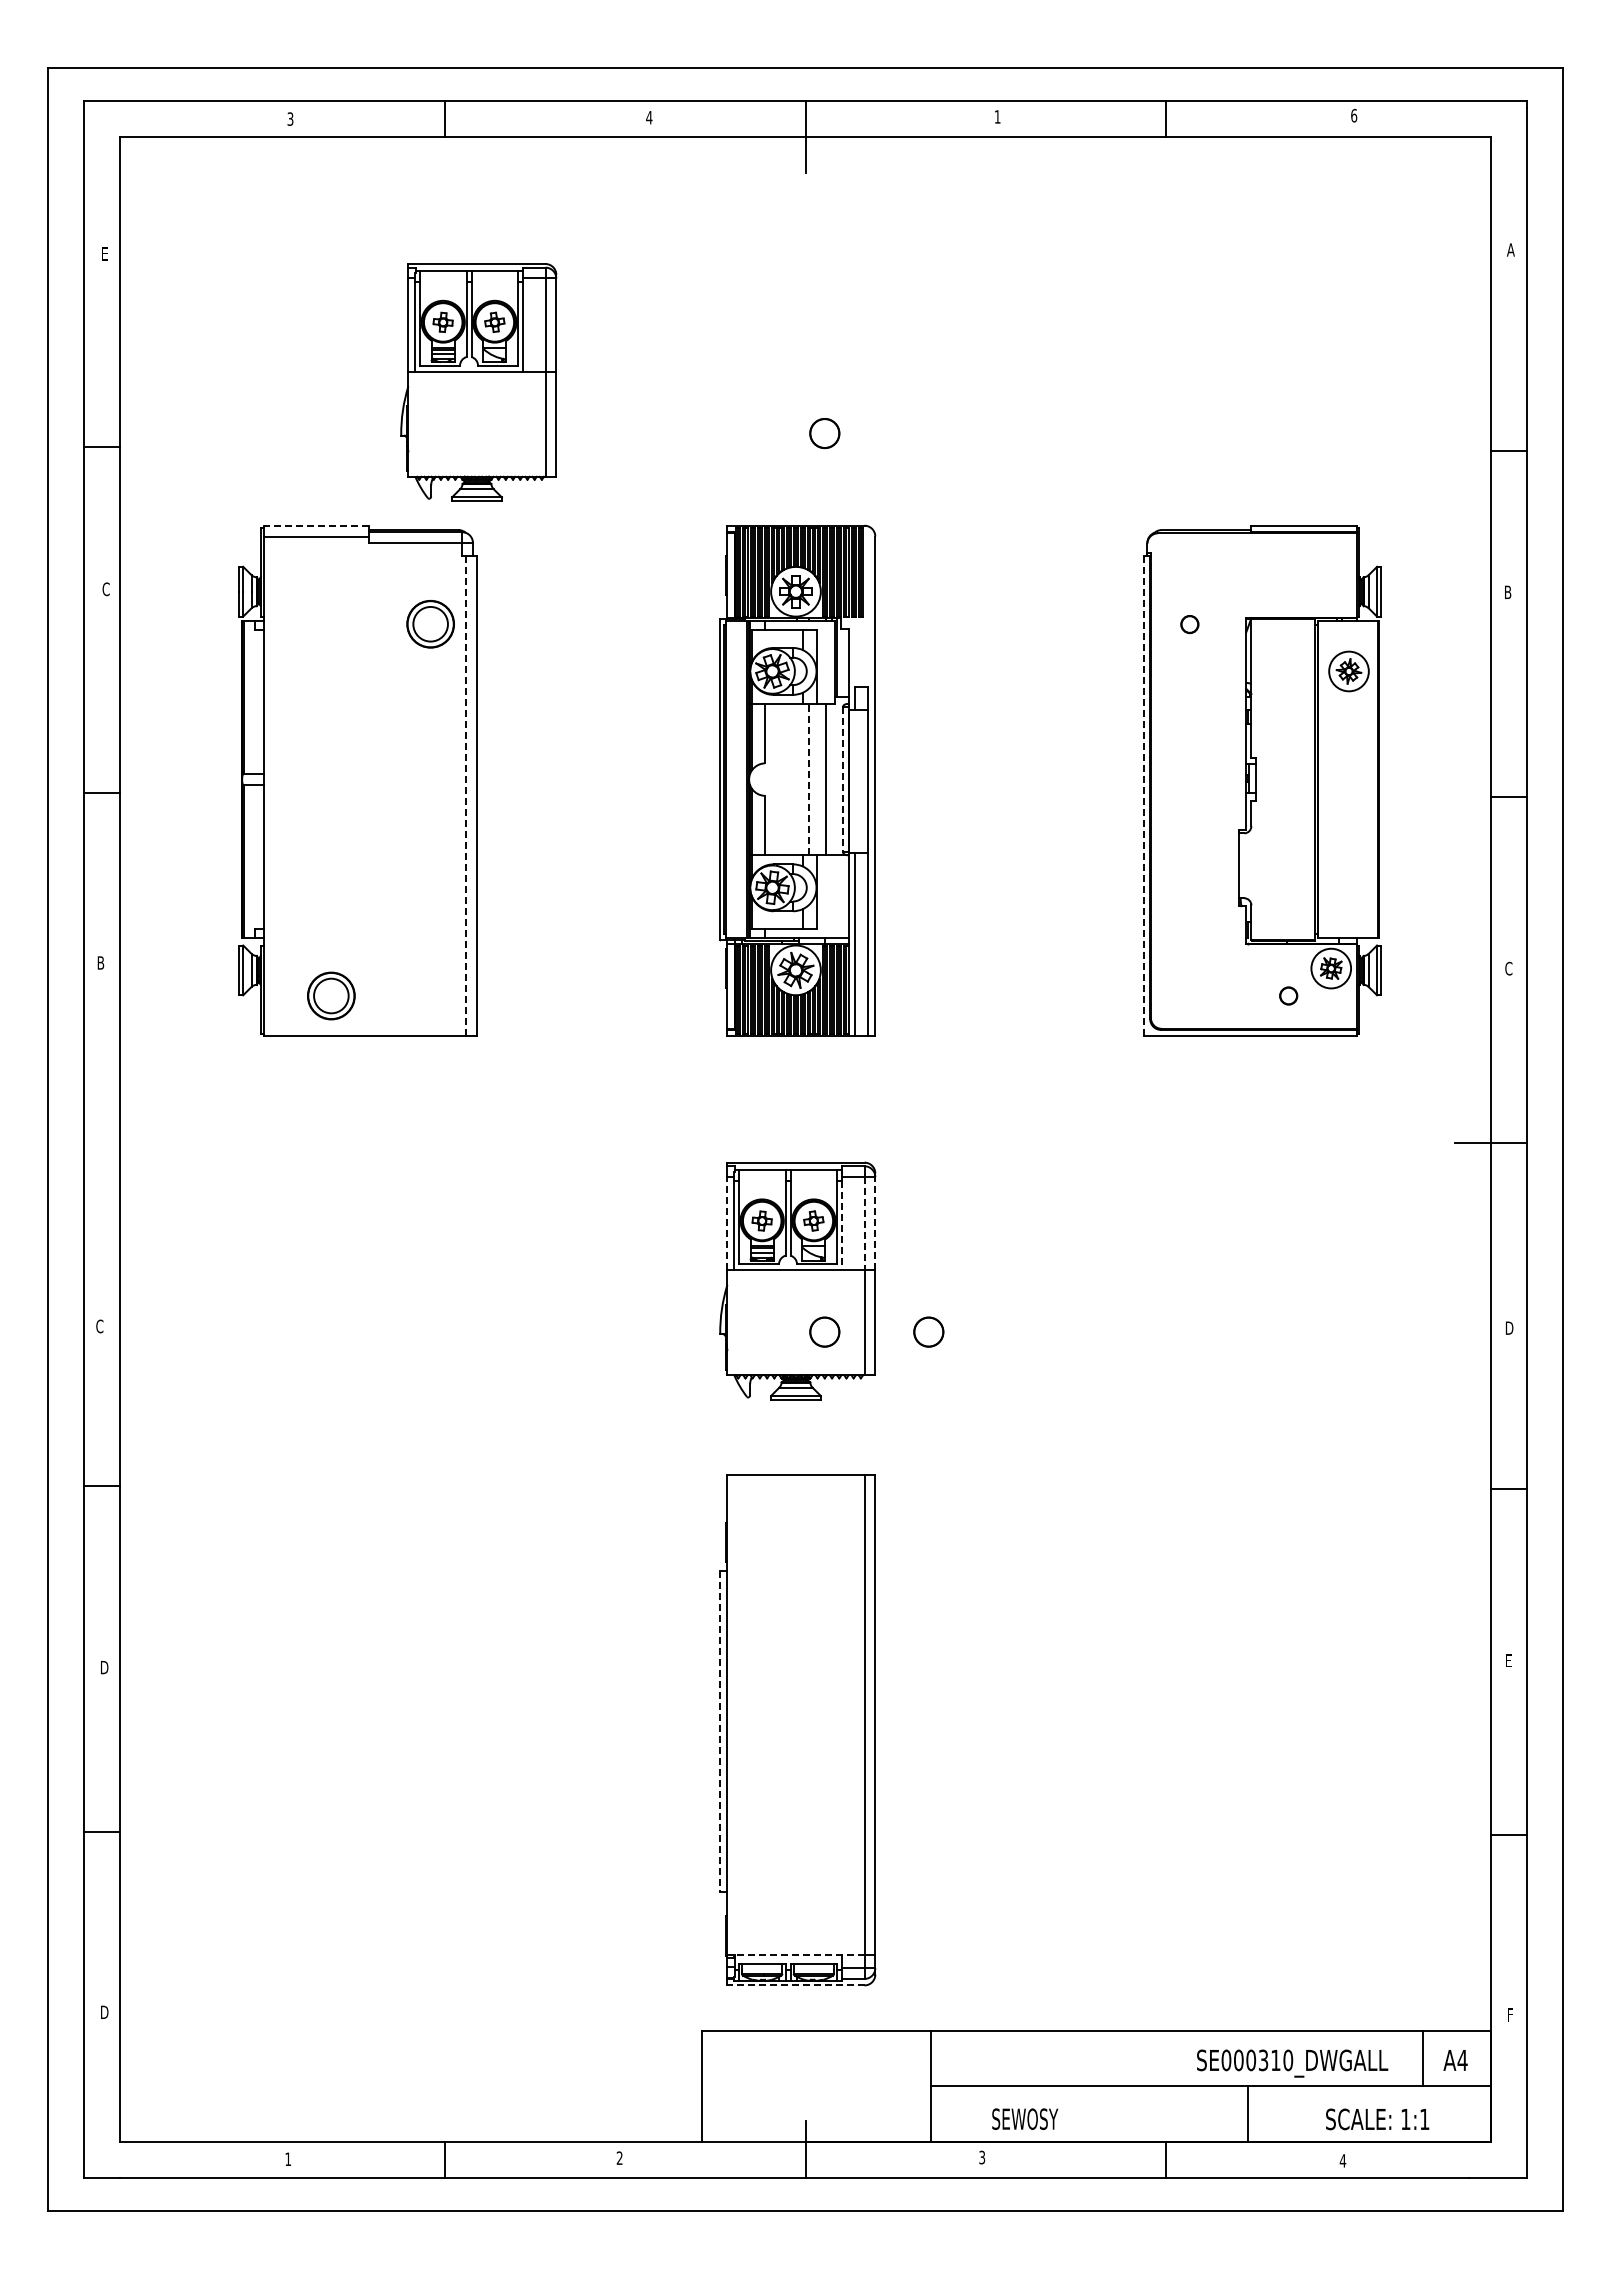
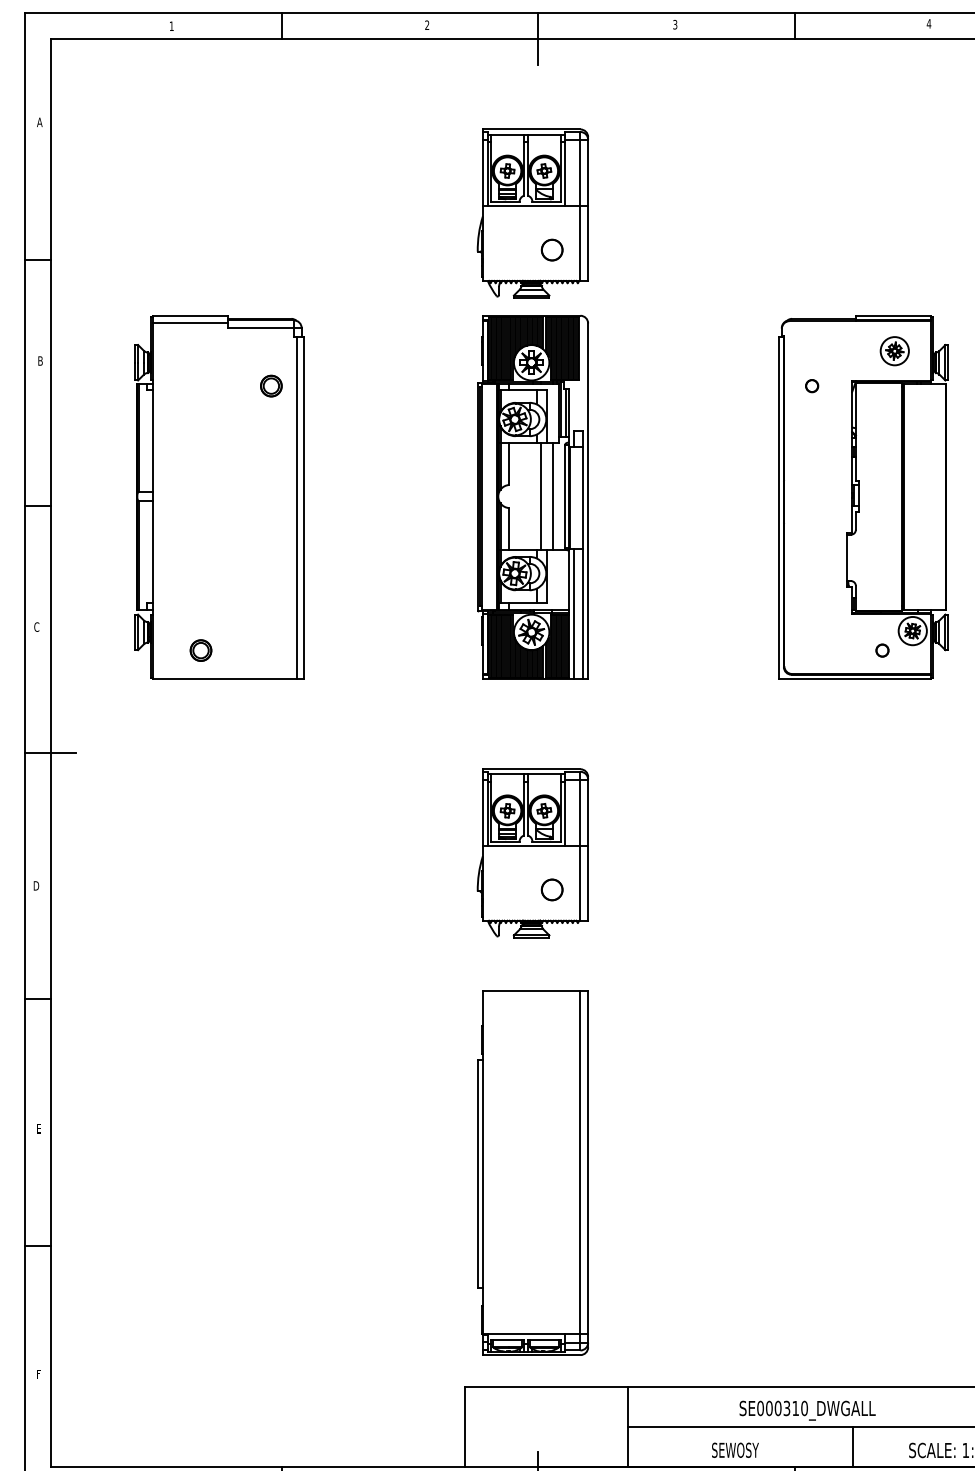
text: (1353, 115) -> (928, 23), 6 -> 4
text: (997, 116) -> (675, 24), 1 -> 3
text: (649, 117) -> (427, 25), 4 -> 2
text: (290, 118) -> (171, 25), 3 -> 1
text: (105, 253) -> (40, 121), E -> A
part: (478, 382) -> (532, 213), moved
line: (316, 525) -> (190, 315), dashed -> solid
text: (105, 589) -> (40, 361), C -> B
part: (429, 624) -> (270, 386), size x0.62
line: (843, 662) -> (565, 413), added
part: (1348, 671) -> (894, 351), moved
line: (808, 779) -> (540, 496), dashed -> solid
line: (842, 780) -> (564, 497), dashed -> solid
line: (465, 796) -> (296, 508), dashed -> solid
line: (1143, 796) -> (779, 508), dashed -> solid
text: (100, 962) -> (36, 626), B -> C
part: (331, 995) -> (200, 650), size x0.62
line: (120, 1139) -> (50, 752), added
line: (727, 1223) -> (482, 812), dashed -> solid
line: (864, 1223) -> (580, 812), dashed -> solid
line: (875, 1223) -> (588, 812), dashed -> solid
line: (842, 1225) -> (564, 814), dashed -> solid
text: (100, 1326) -> (36, 885), C -> D
circle: (928, 1331) -> (626, 889), removed
text: (104, 1667) -> (39, 1128), D -> E
line: (720, 1732) -> (477, 1175), dashed -> solid
line: (795, 1955) -> (531, 1333), dashed -> solid
line: (795, 1985) -> (531, 1355), dashed -> solid
text: (104, 2011) -> (39, 1373), D -> F
text: (1292, 2063) -> (807, 1410), moved
text: (1025, 2118) -> (735, 1449), moved

